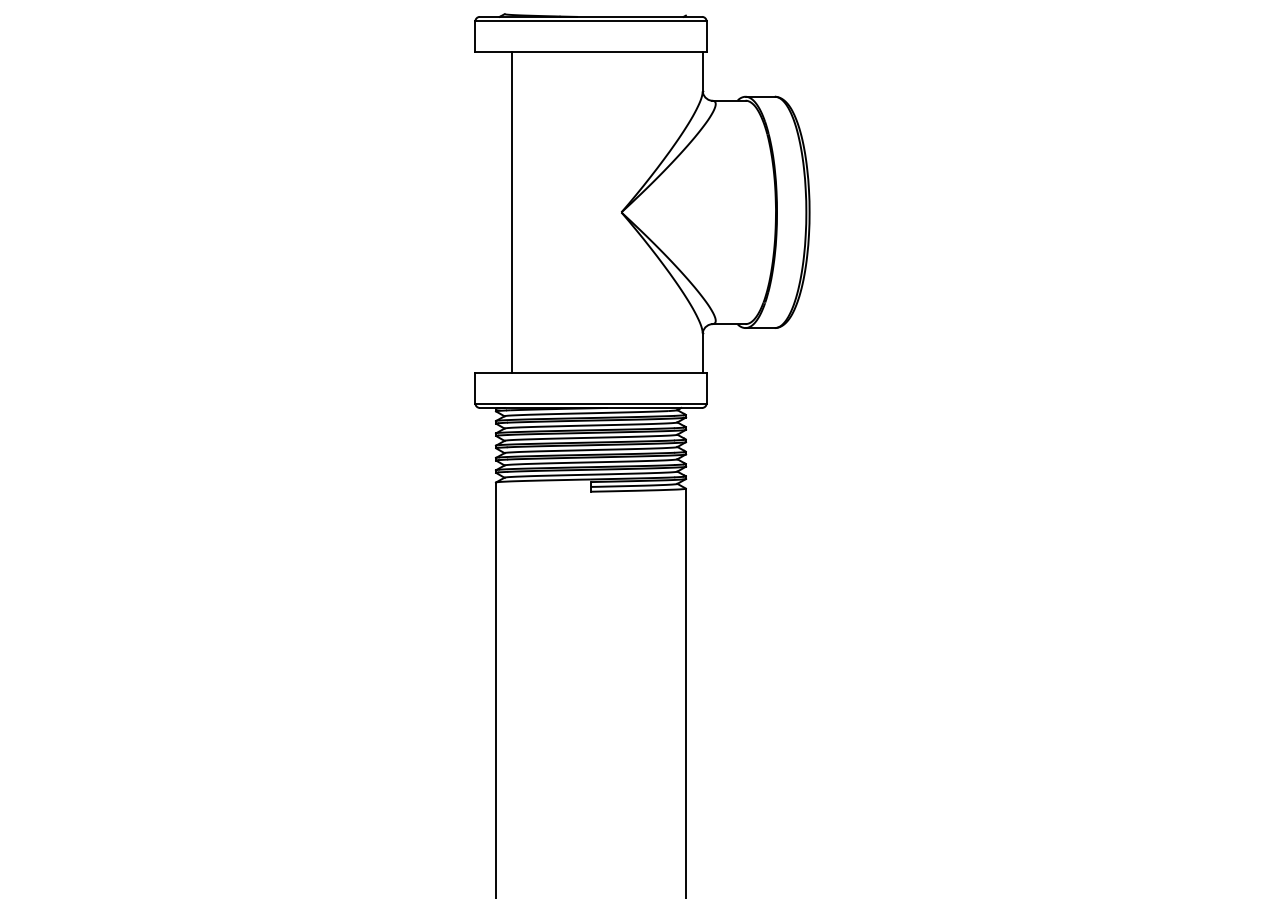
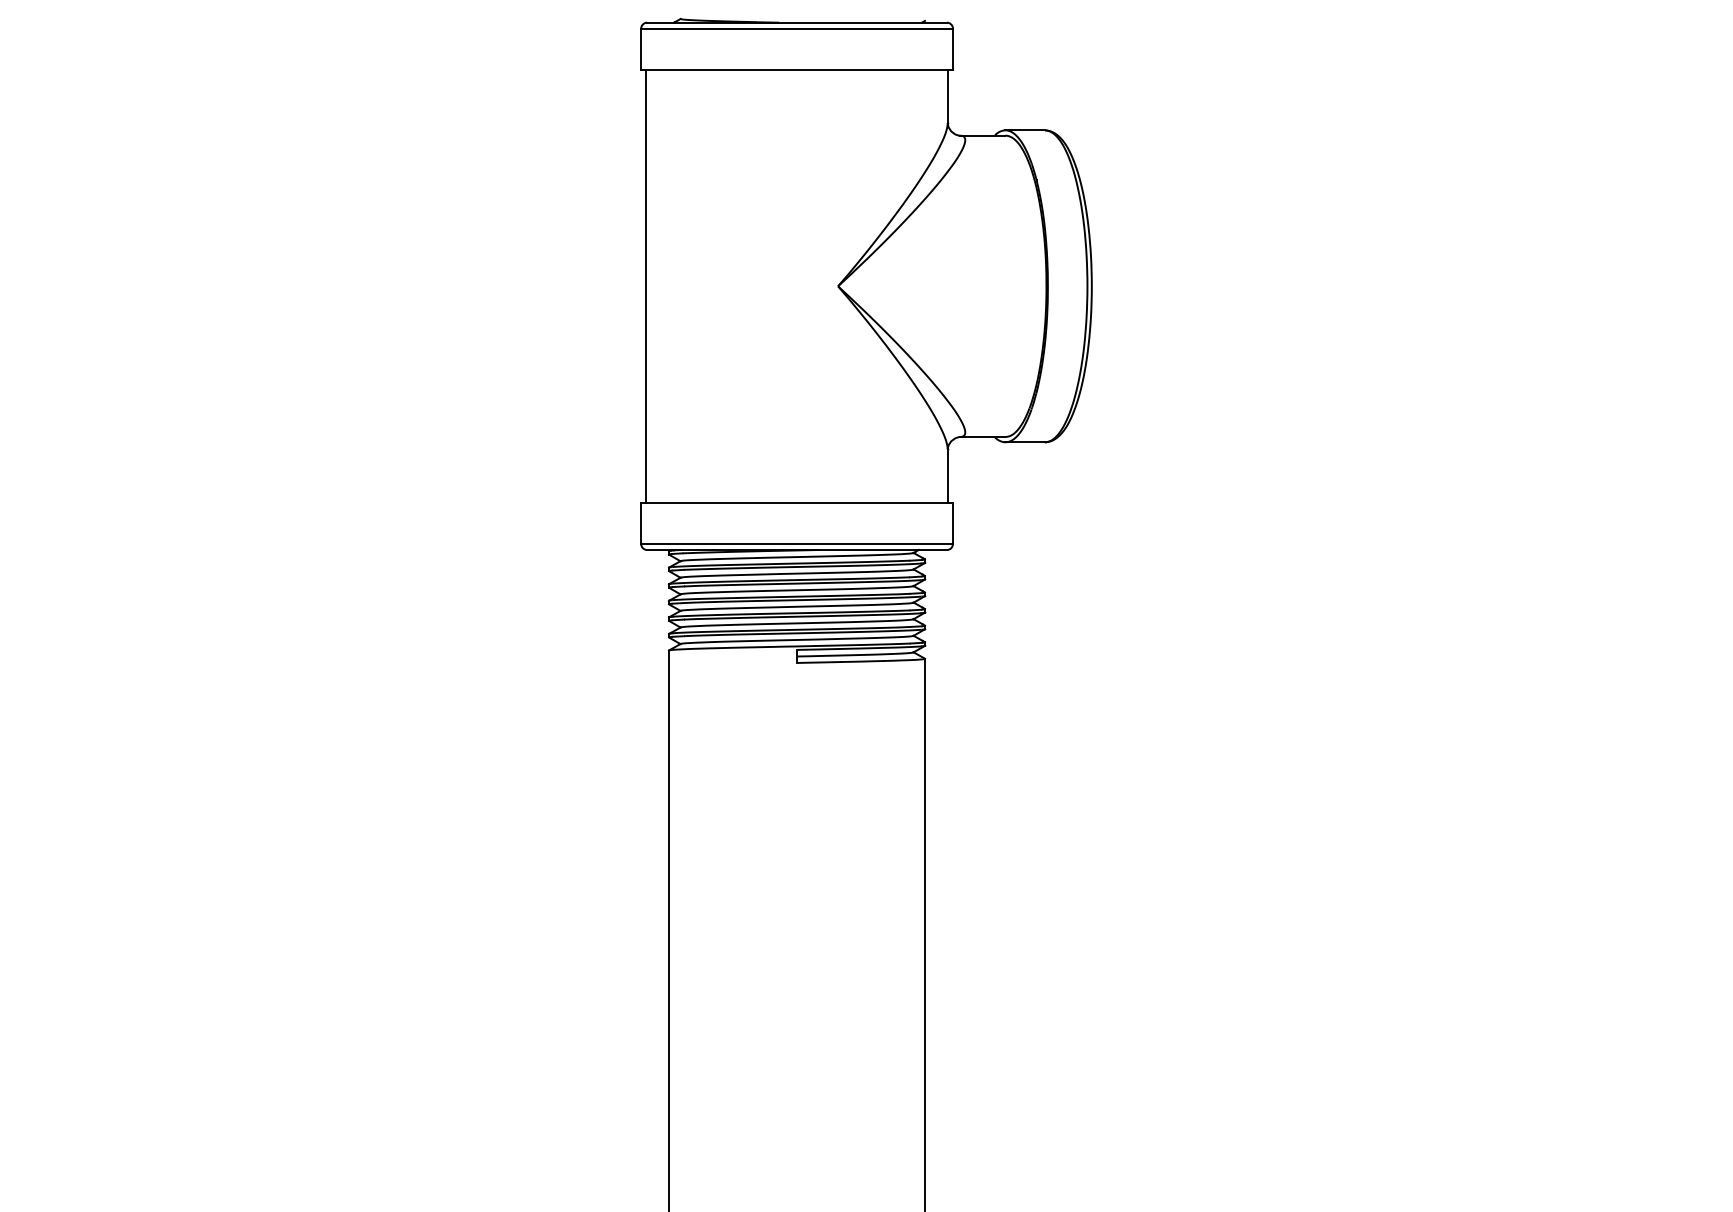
line: (511, 211) -> (646, 285), moved

